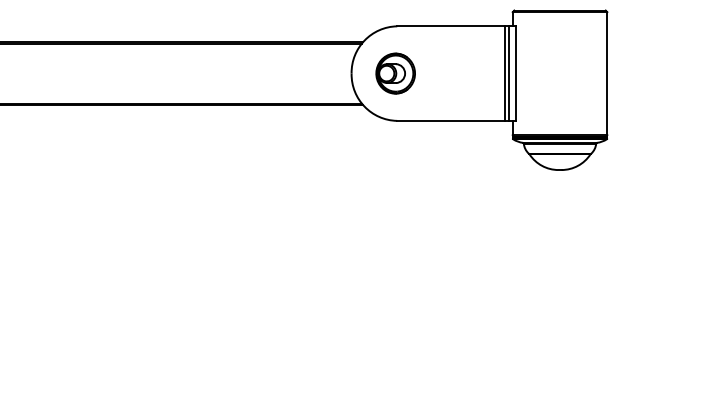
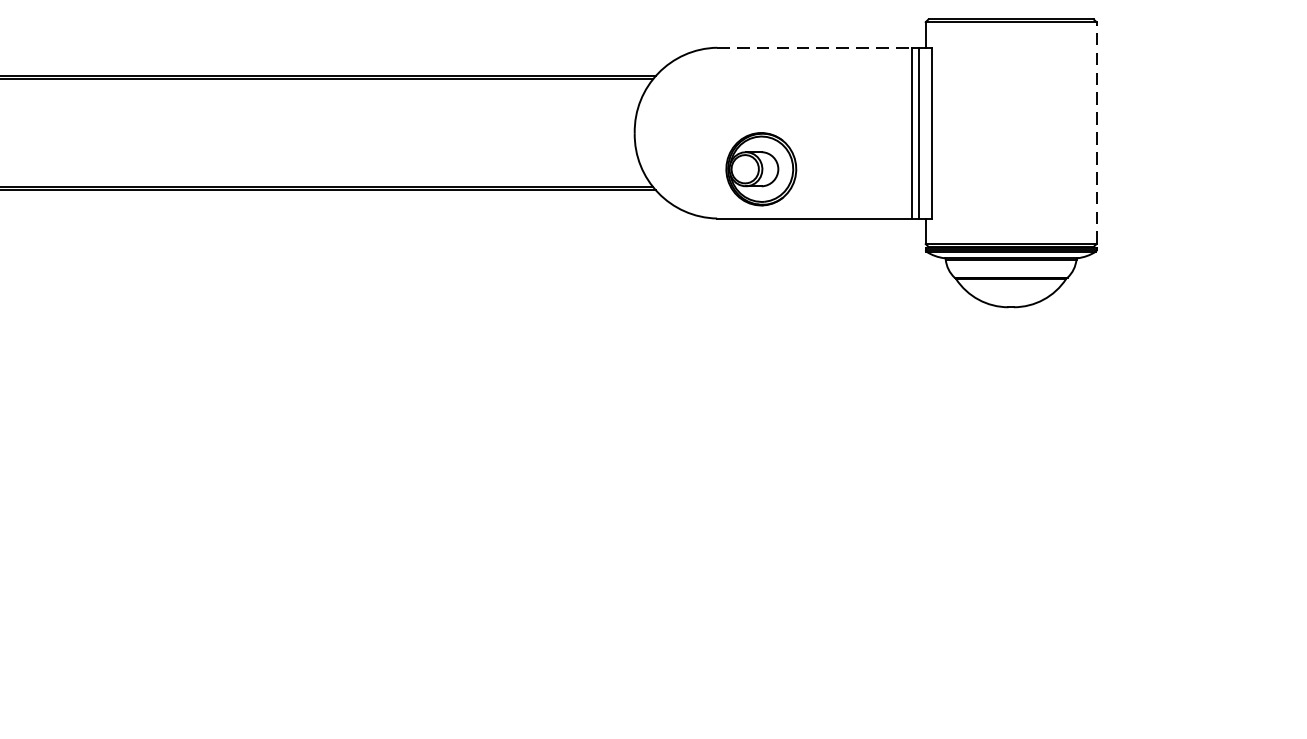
line: (451, 26) -> (815, 48), solid -> dashed
part: (395, 73) -> (760, 169), moved
line: (607, 73) -> (1096, 132), solid -> dashed

